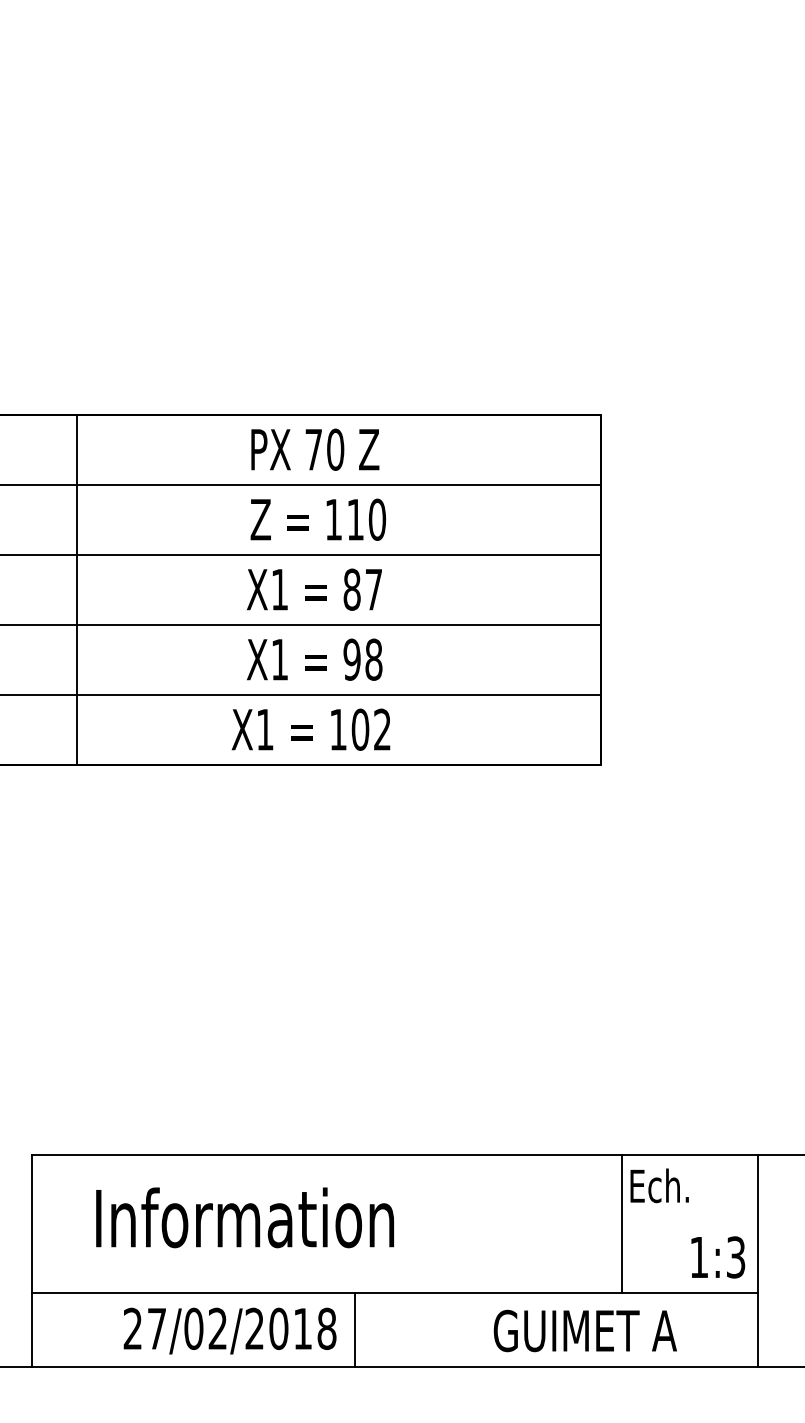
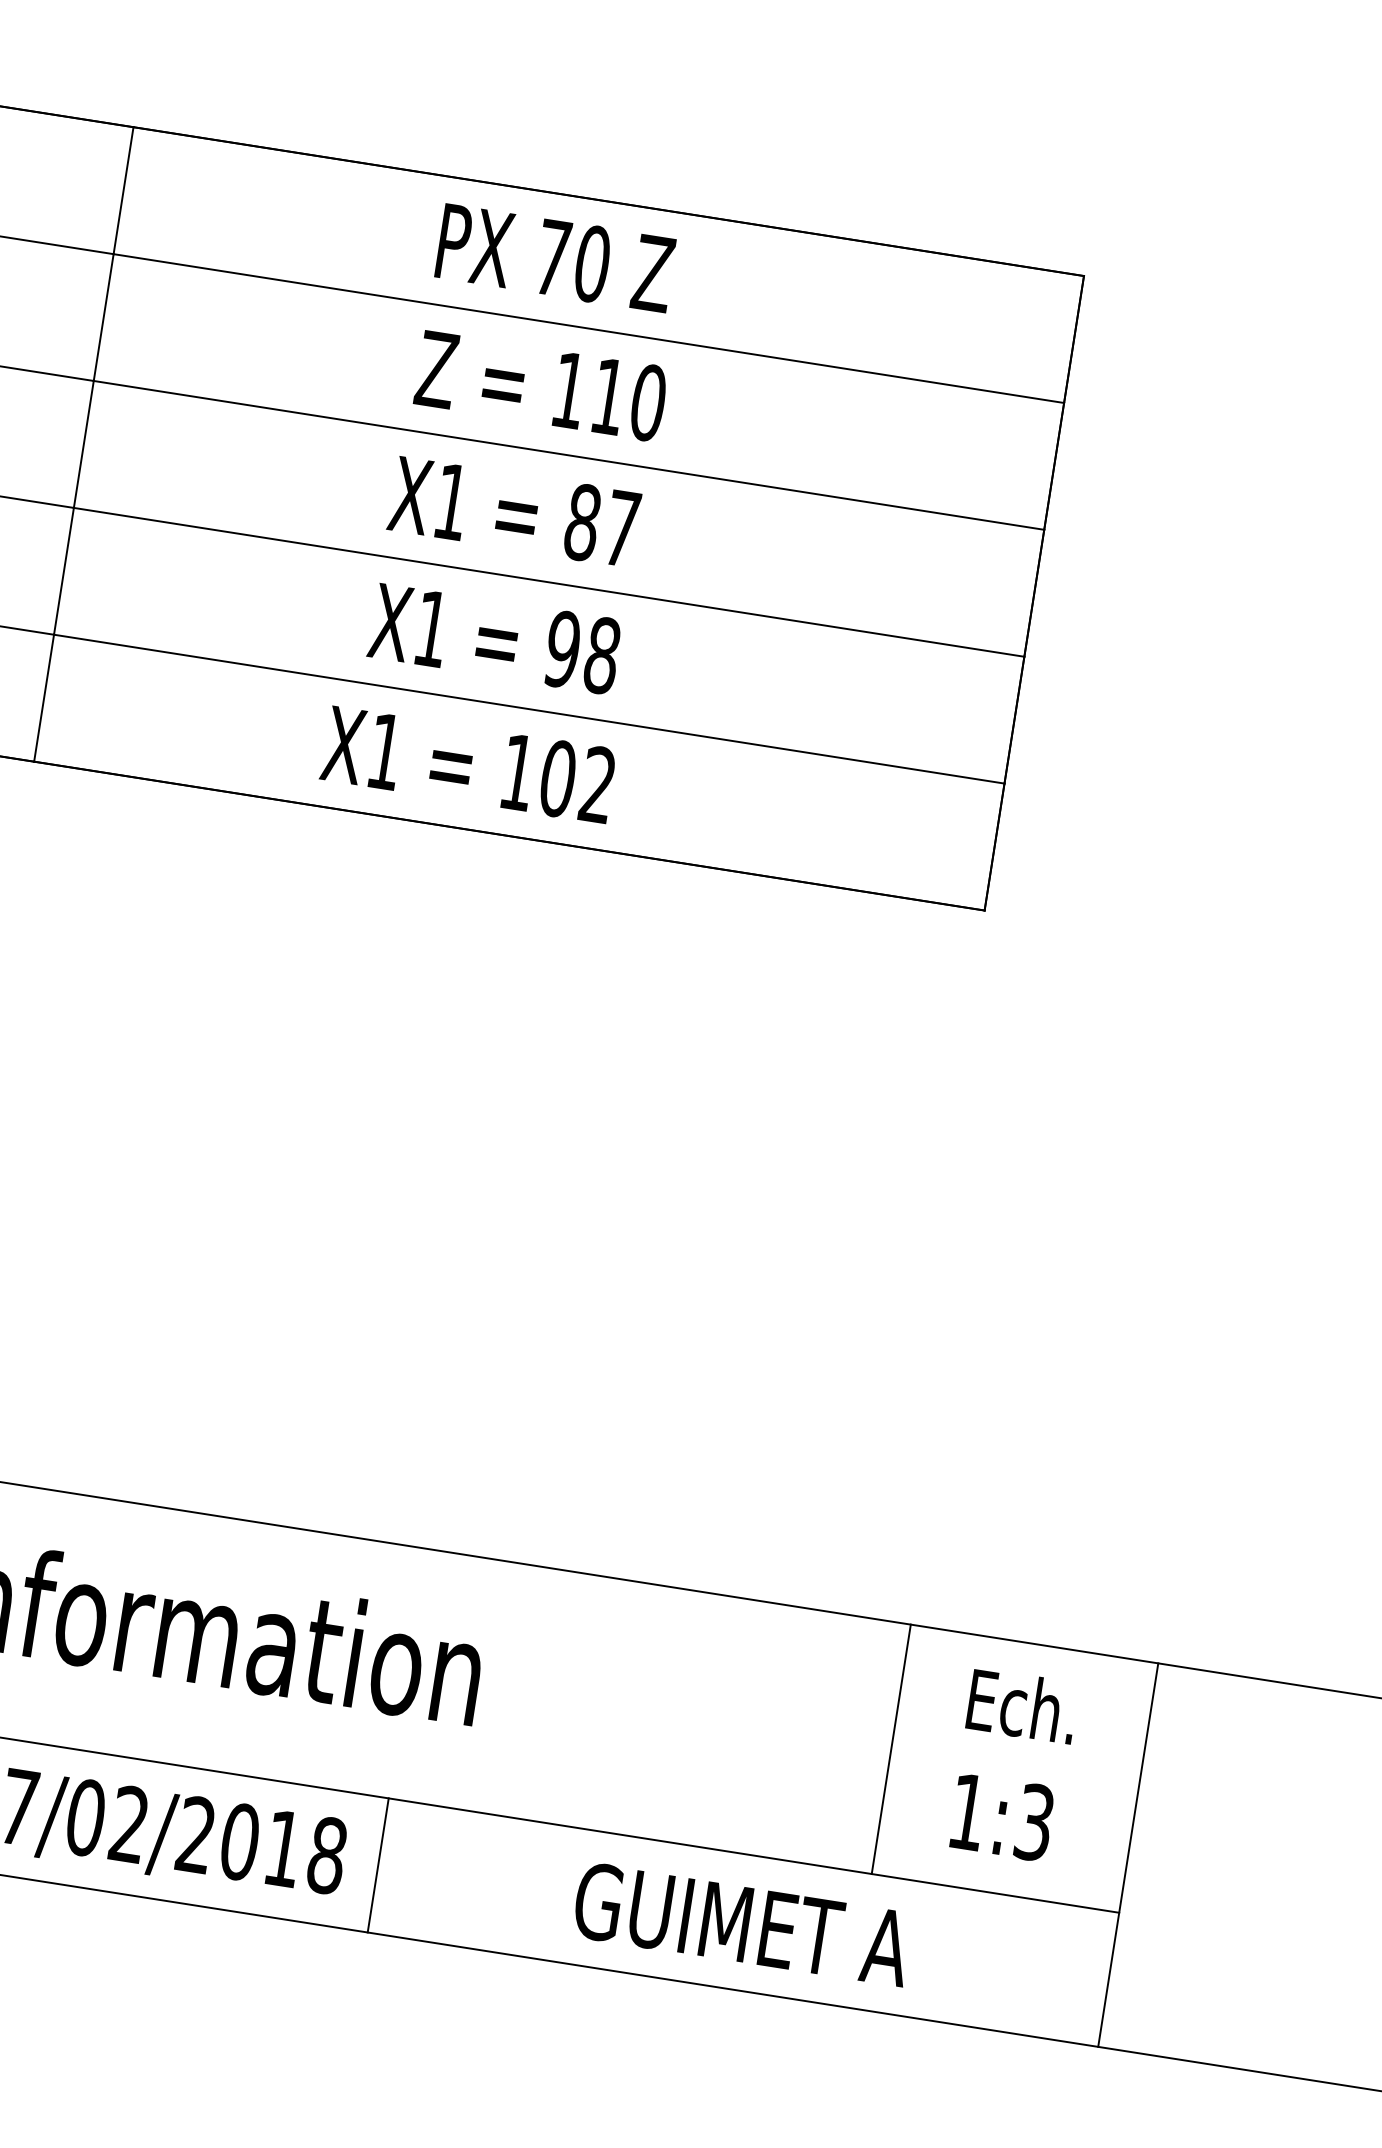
text: (659, 1185) -> (1022, 1705), moved
text: (718, 1257) -> (1002, 1817), moved
text: (584, 1330) -> (741, 1923), moved

